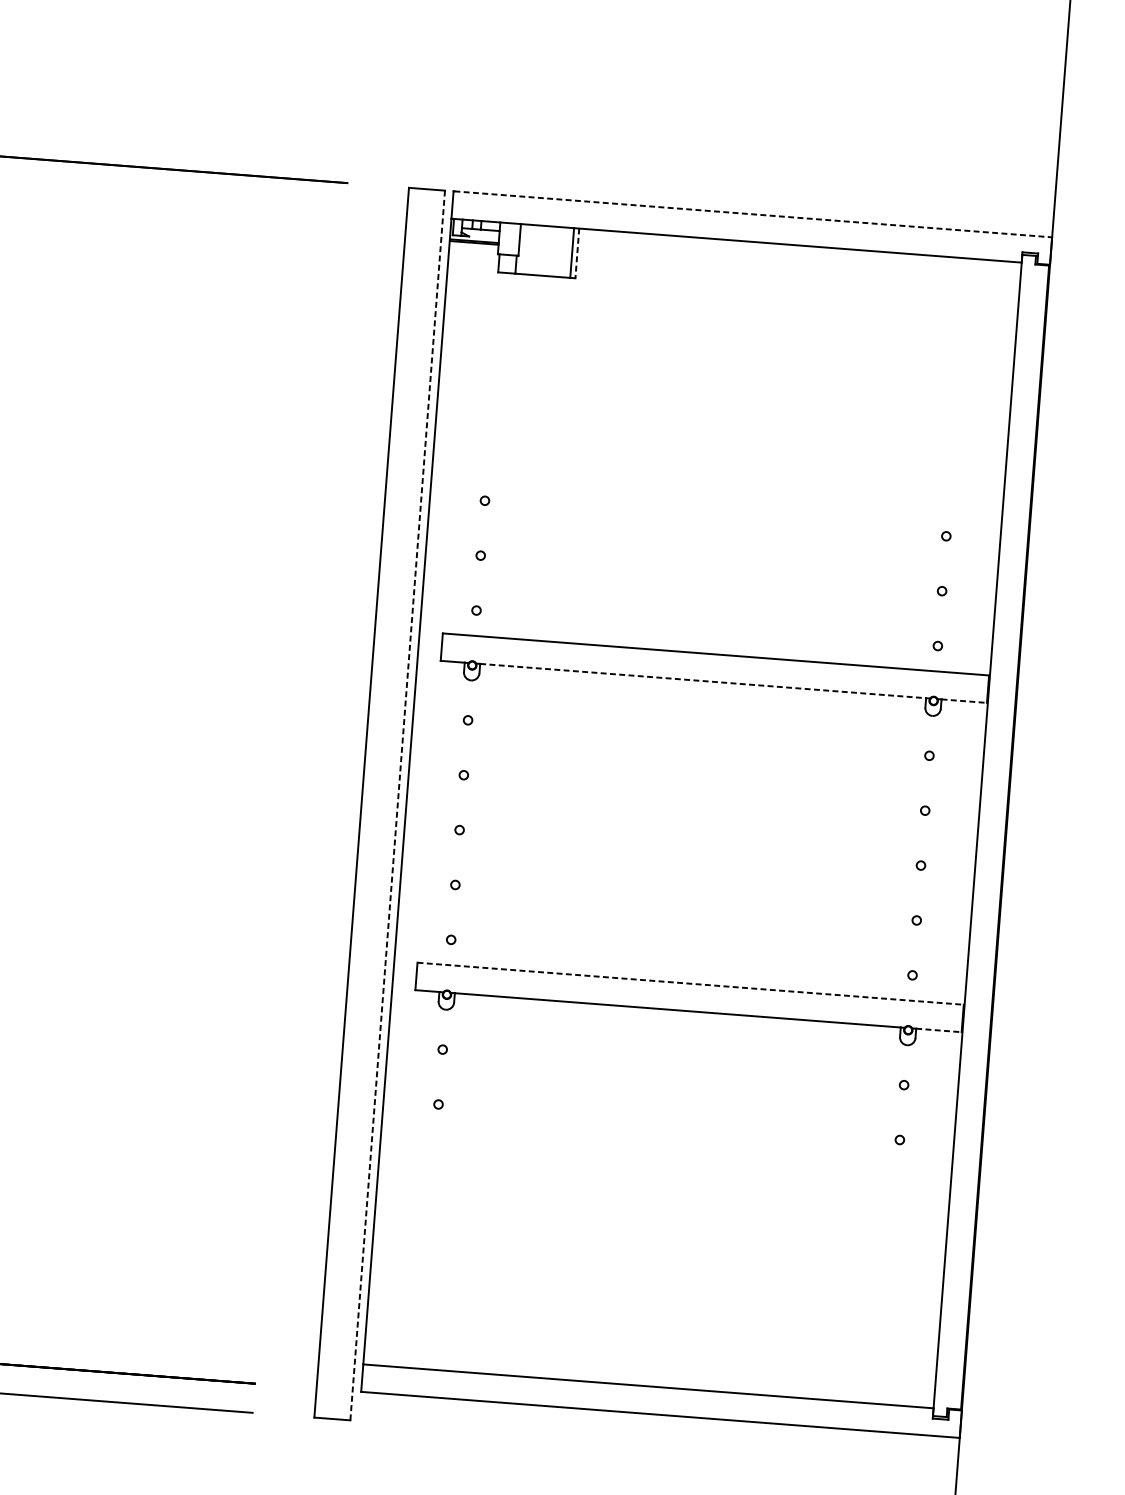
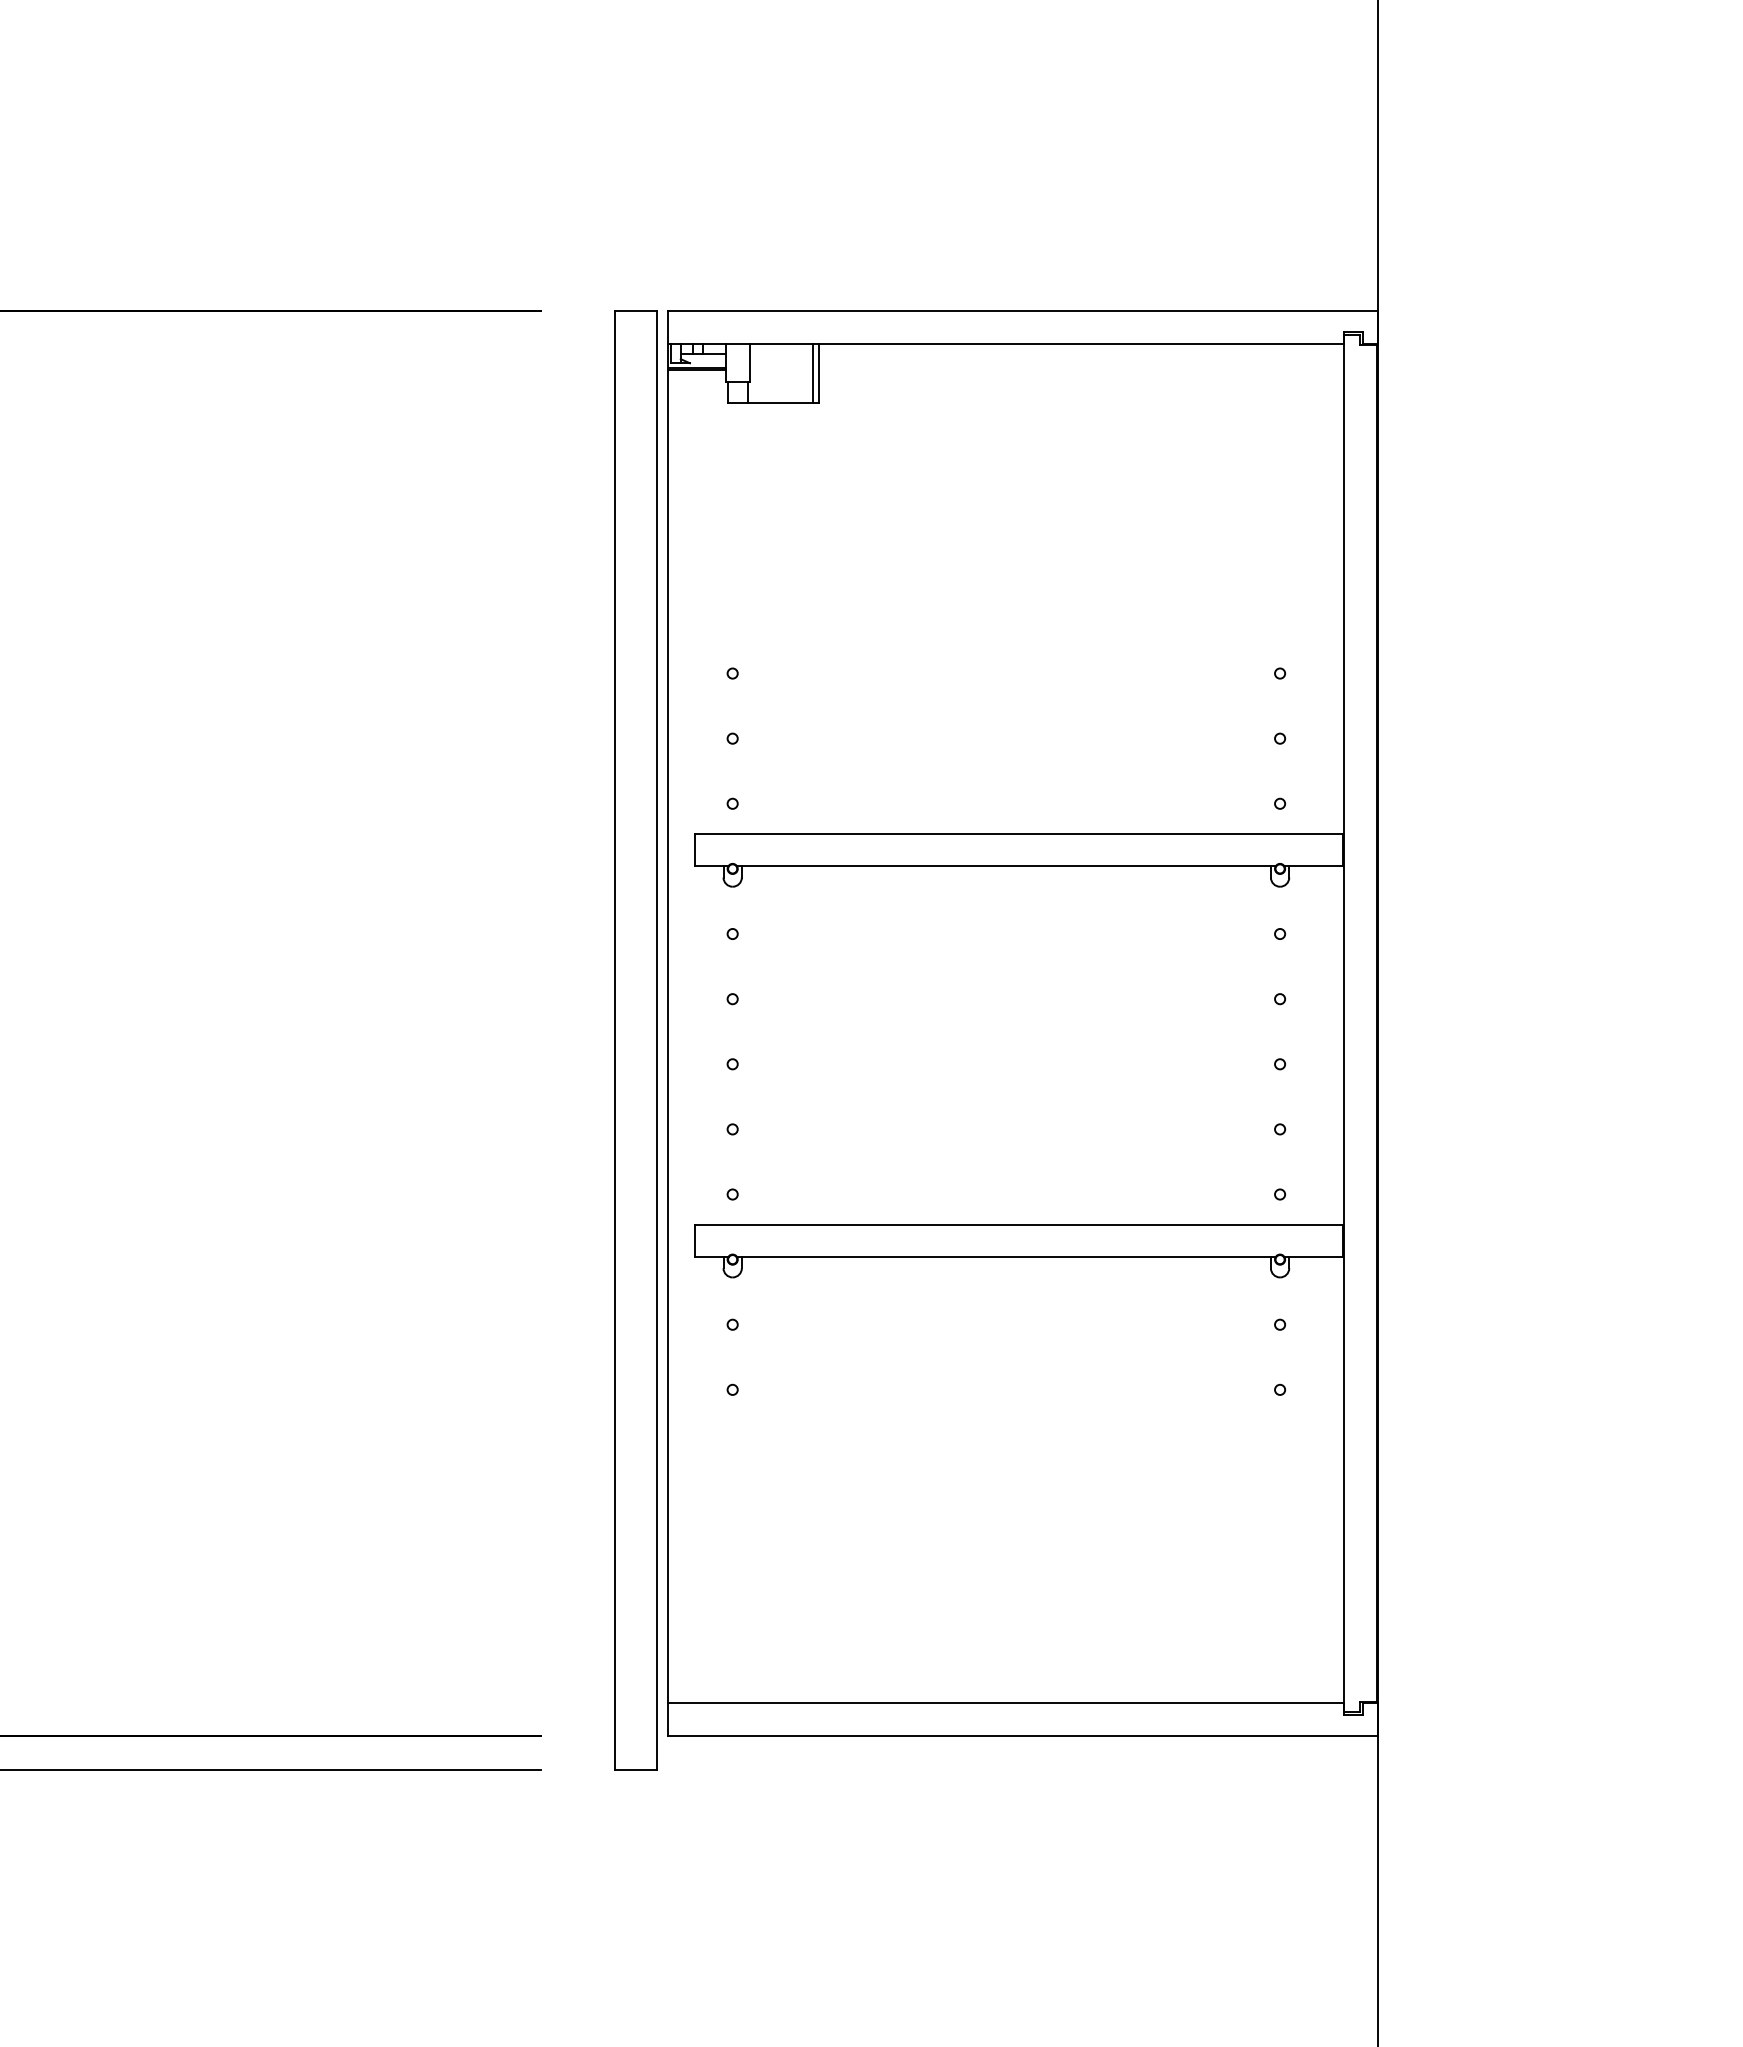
line: (753, 214) -> (1023, 311), dashed -> solid
line: (577, 253) -> (819, 373), dashed -> solid
line: (703, 681) -> (1006, 866), dashed -> solid
line: (964, 701) -> (1316, 866), dashed -> solid
line: (397, 805) -> (657, 1040), dashed -> solid
line: (690, 983) -> (1019, 1224), dashed -> solid
line: (939, 1030) -> (1316, 1257), dashed -> solid

